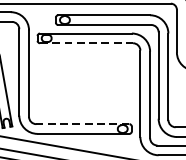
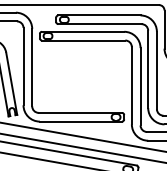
line: (86, 43) -> (83, 40), dashed -> solid
line: (82, 123) -> (80, 112), dashed -> solid

